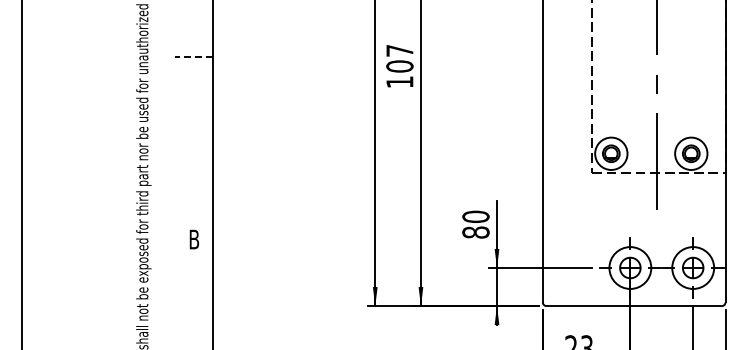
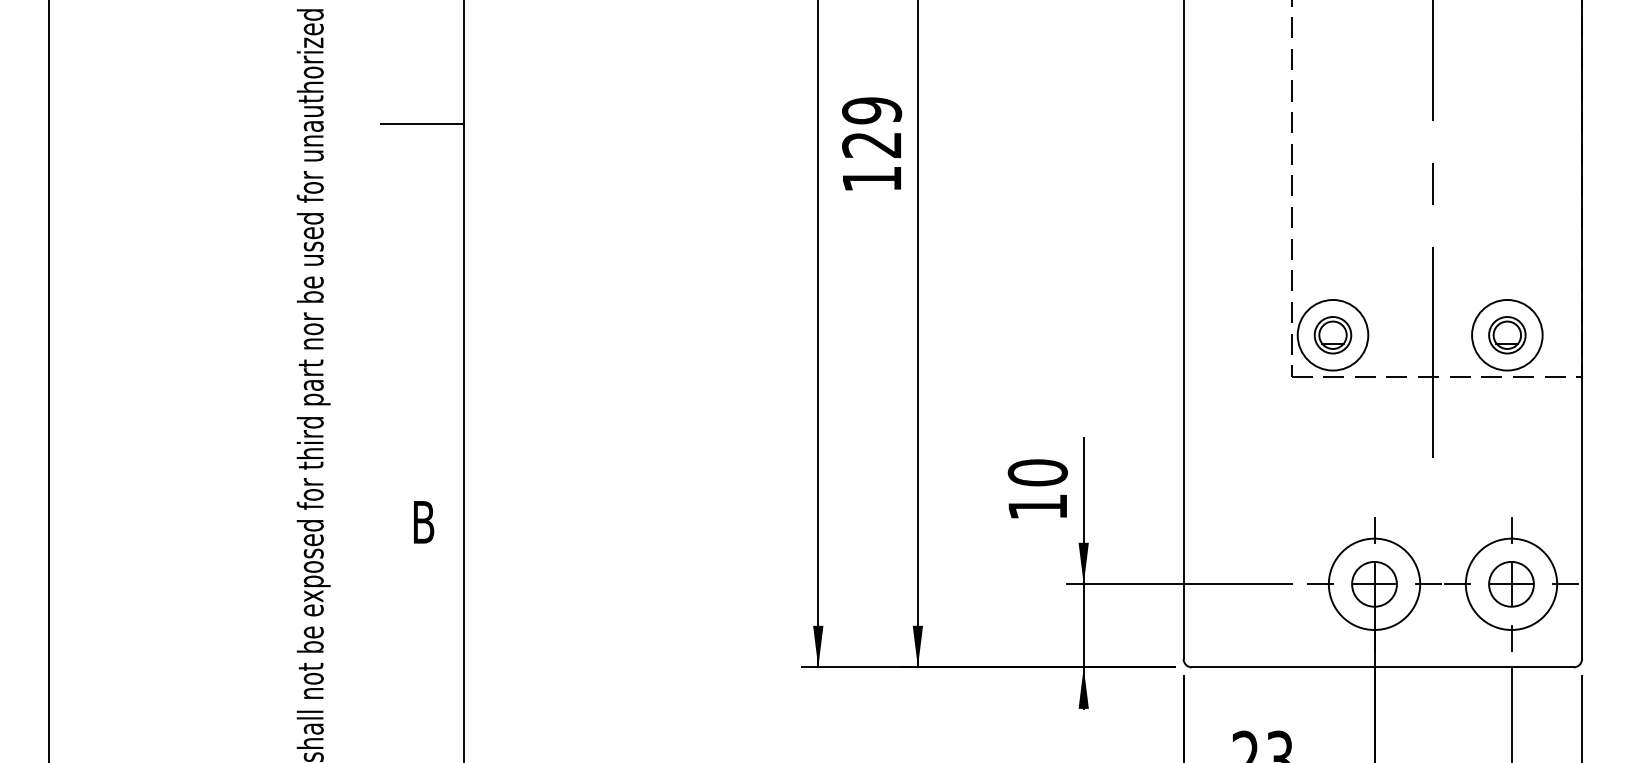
line: (193, 56) -> (421, 123), dashed -> solid
text: (399, 58) -> (871, 127), 107 -> 129
text: (475, 232) -> (1036, 506), 80 -> 10

